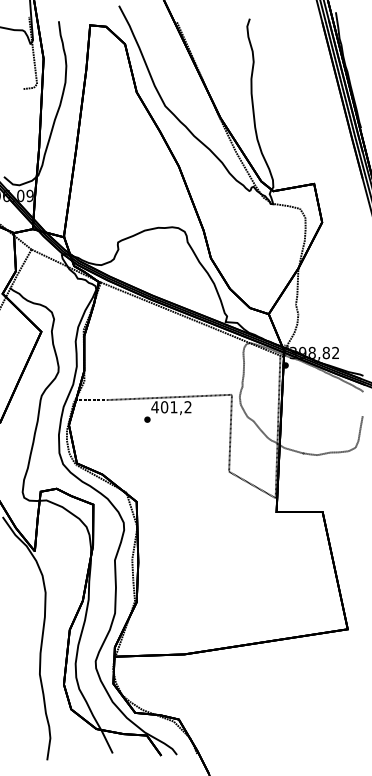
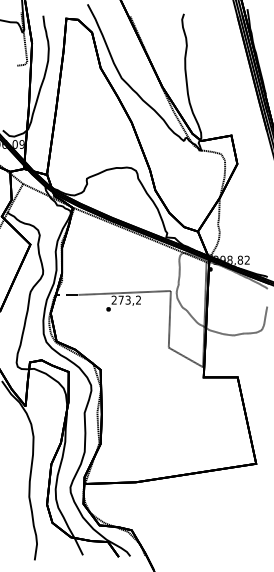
text: (164, 407) -> (121, 300), 401,2 -> 273,2

